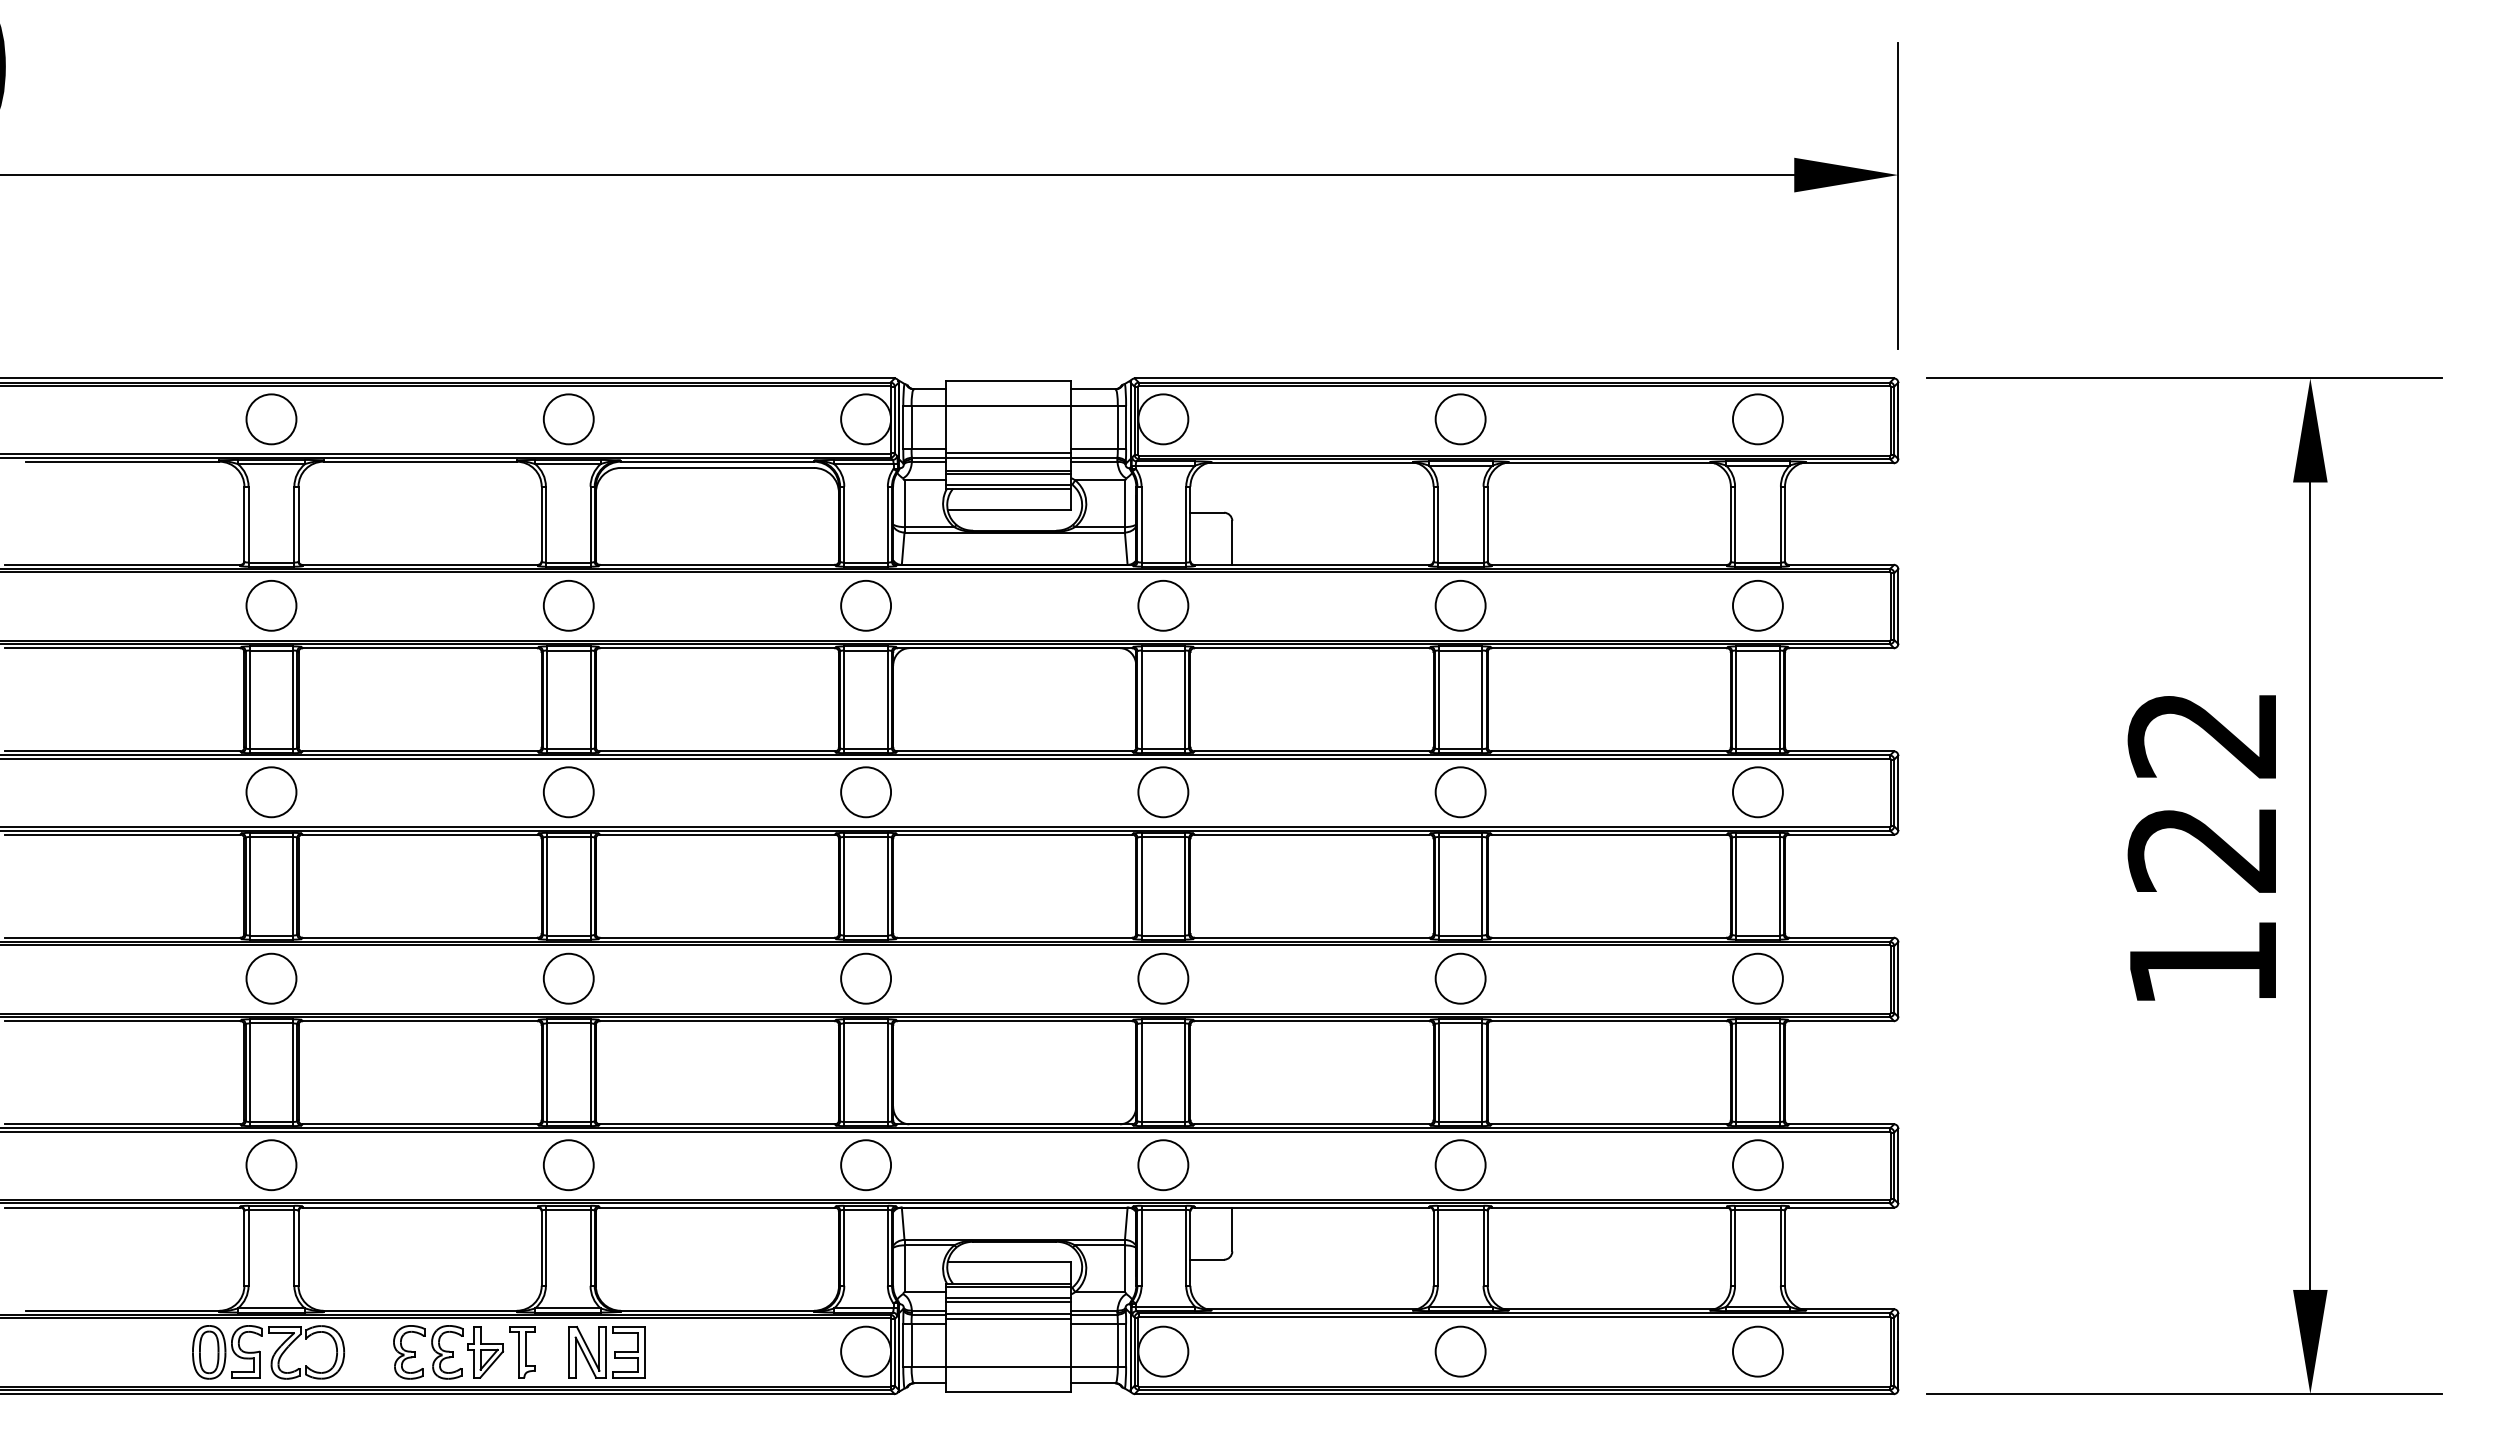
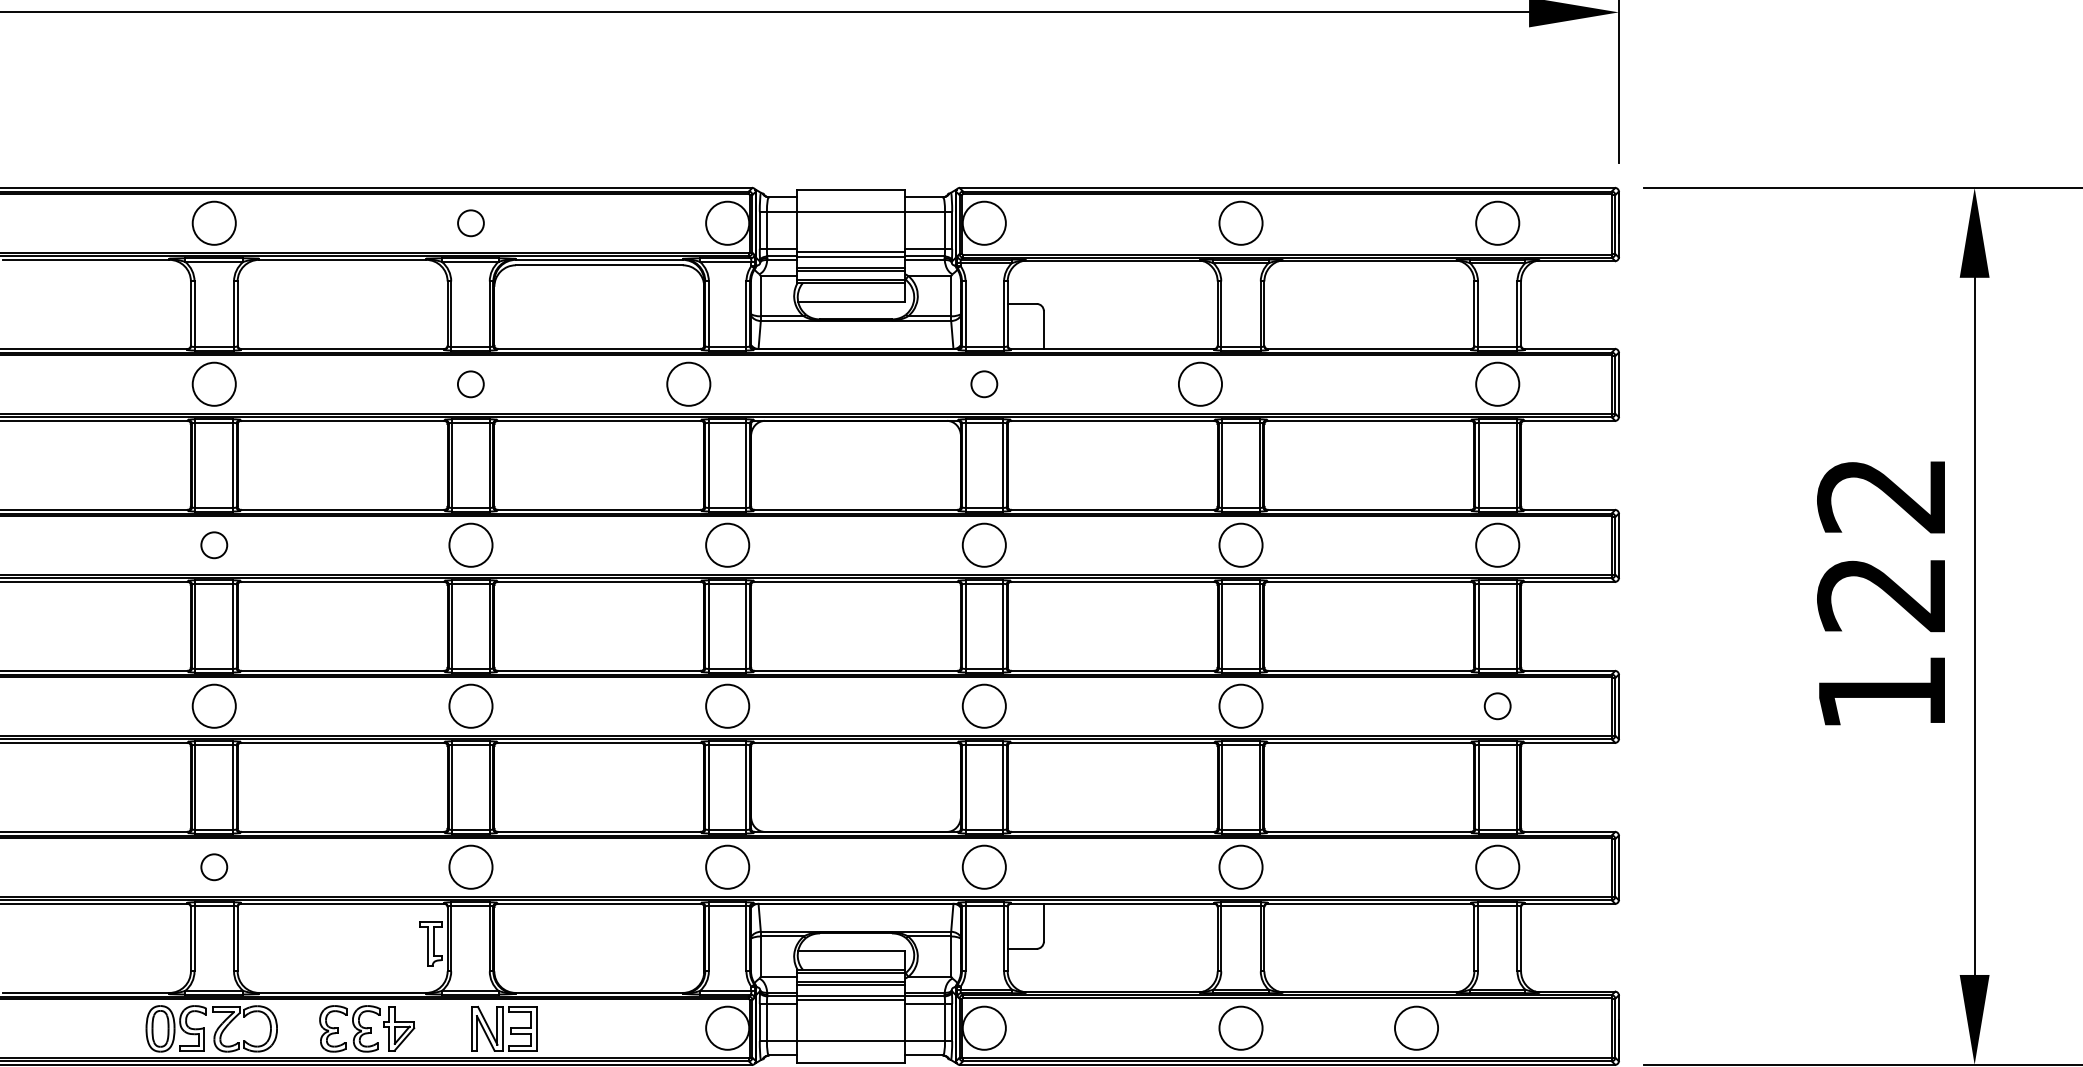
circle: (568, 419) -> (470, 223), size x0.6
circle: (568, 605) -> (470, 384), size x0.6
circle: (865, 605) -> (688, 384), moved
circle: (1163, 605) -> (984, 384), size x0.6
circle: (1460, 605) -> (1200, 384), moved
circle: (271, 792) -> (214, 545), size x0.6
circle: (1757, 978) -> (1497, 706), size x0.6
circle: (271, 1165) -> (214, 867), size x0.6
circle: (1757, 1351) -> (1416, 1028), moved
part: (522, 1352) -> (431, 944), moved

